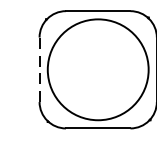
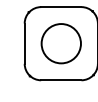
line: (39, 69) -> (24, 43), dashed -> solid
circle: (96, 69) -> (60, 43), size x0.62

